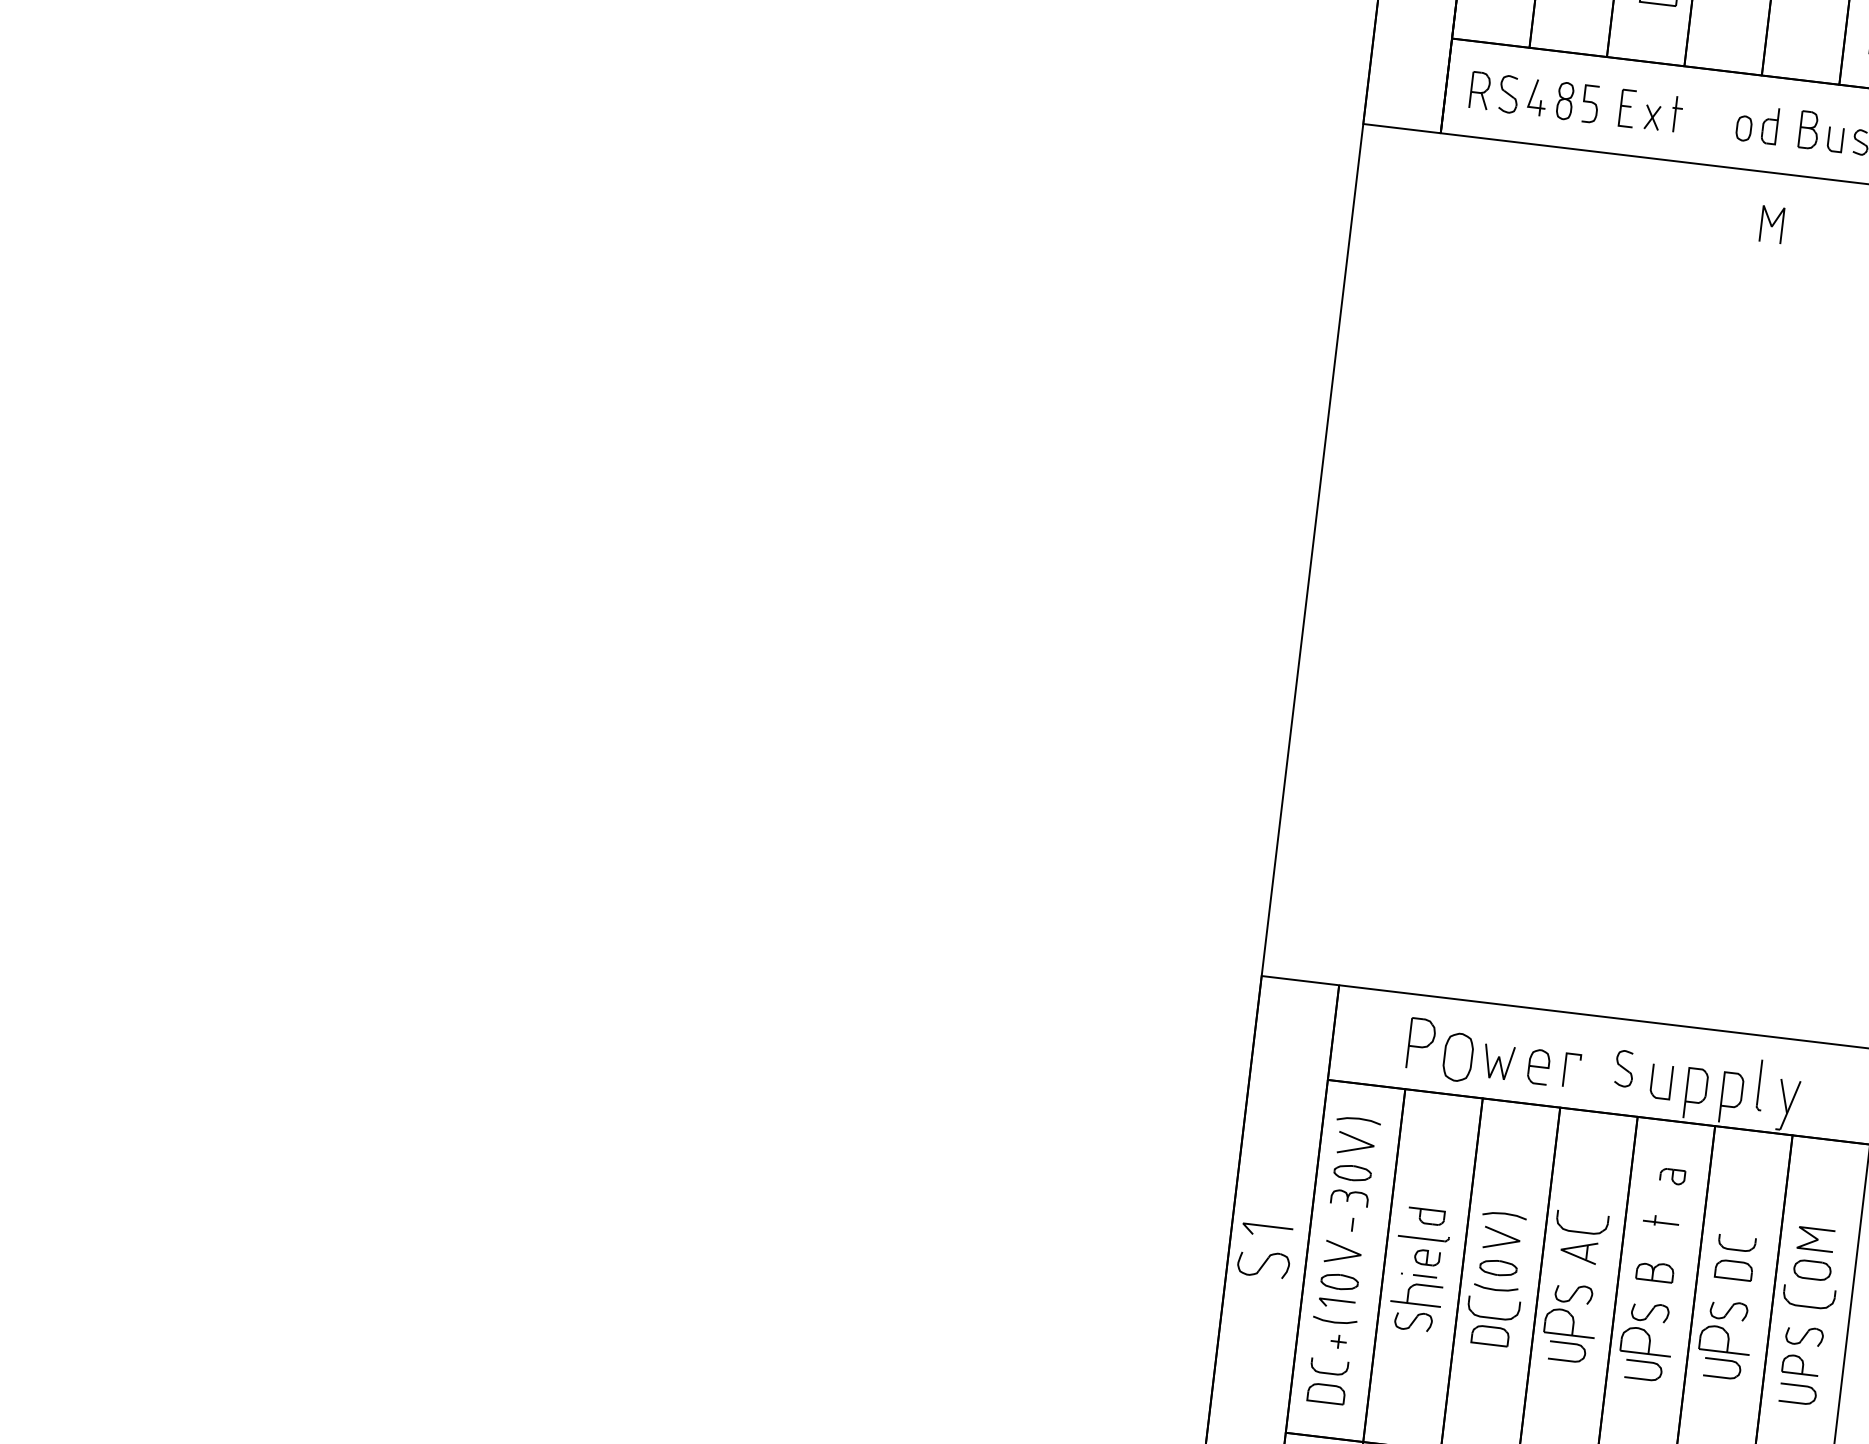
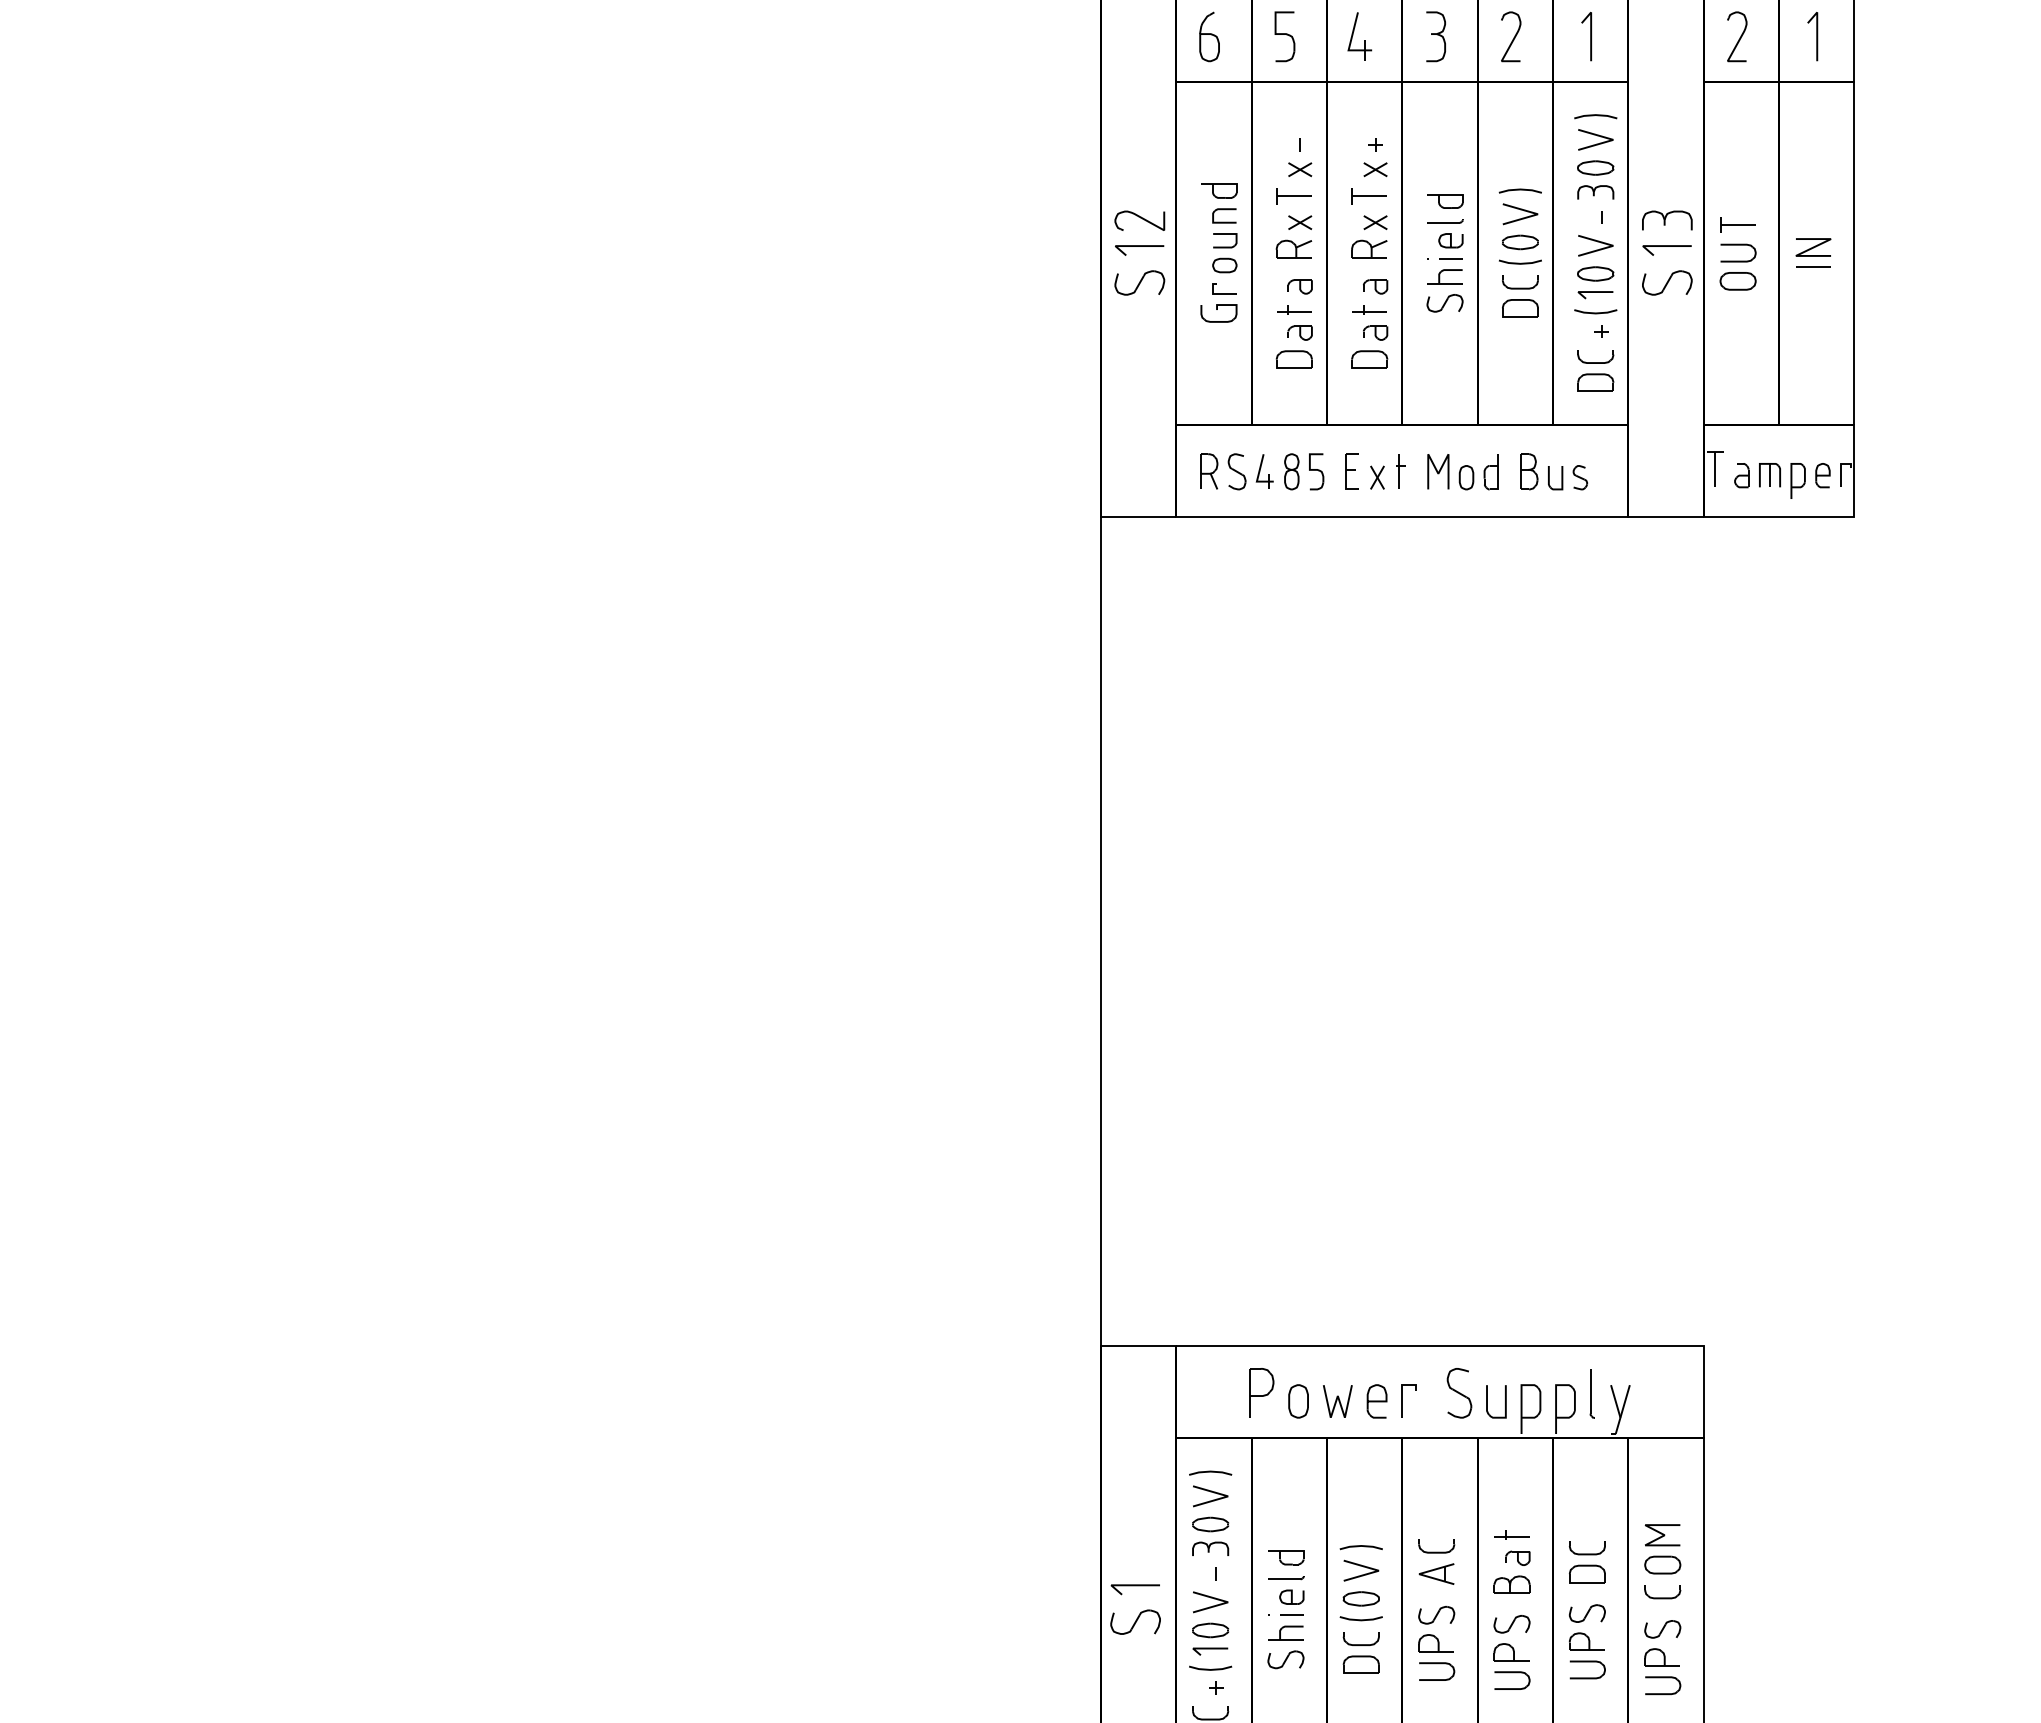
line: (1772, 224) -> (1438, 471), moved
part: (1458, 1057) -> (1298, 1401), size x0.71
part: (1624, 1068) -> (1459, 1393), size x1.43
part: (1672, 1175) -> (1517, 1557), moved
part: (1582, 1223) -> (1436, 1546), size x0.71
part: (1424, 1237) -> (1286, 1578), size x0.71
part: (1416, 1293) -> (1285, 1632), size x0.71
part: (1808, 1298) -> (1662, 1592), size x0.71
part: (1492, 1308) -> (1360, 1638), size x0.71
part: (1569, 1322) -> (1435, 1643), size x0.71
part: (1724, 1339) -> (1586, 1641), size x0.71
part: (1646, 1341) -> (1511, 1652), size x0.71

